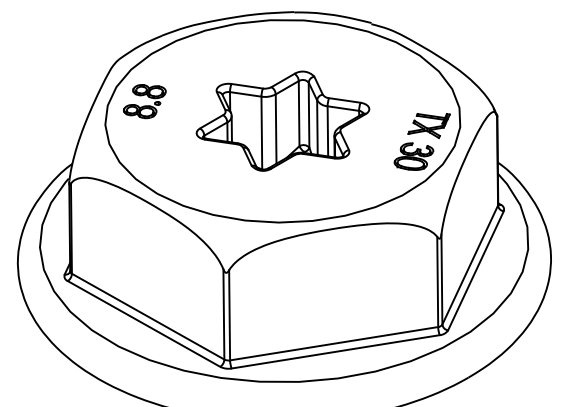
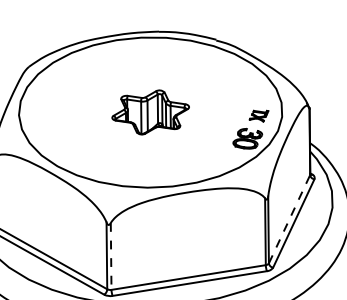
part: (144, 101) -> (48, 97), removed
part: (282, 120) -> (150, 112), size x0.6
part: (428, 126) -> (258, 116), size x0.6
line: (470, 265) -> (289, 219), solid -> dashed
line: (229, 315) -> (111, 256), solid -> dashed

